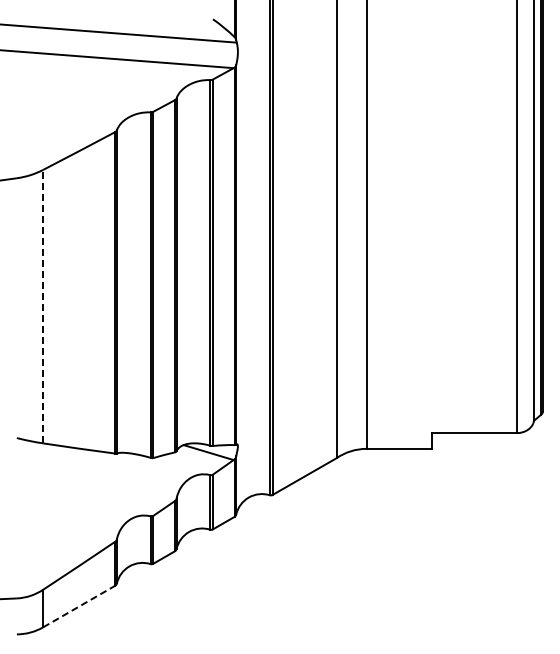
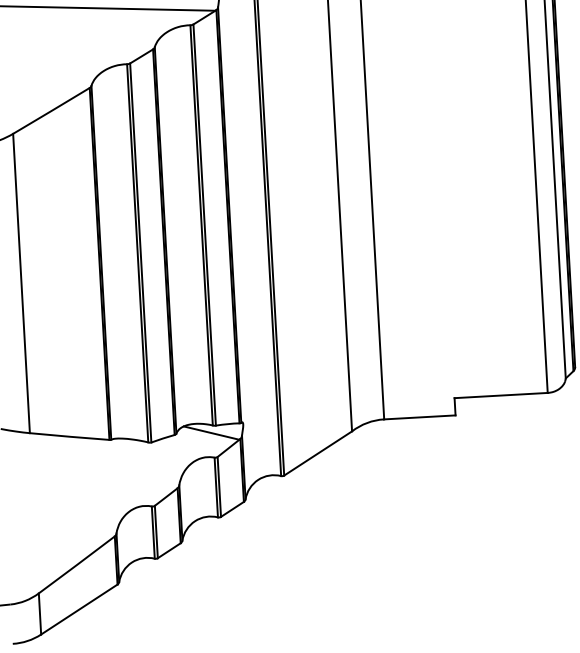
line: (43, 306) -> (21, 283), dashed -> solid
line: (79, 606) -> (79, 609), dashed -> solid

